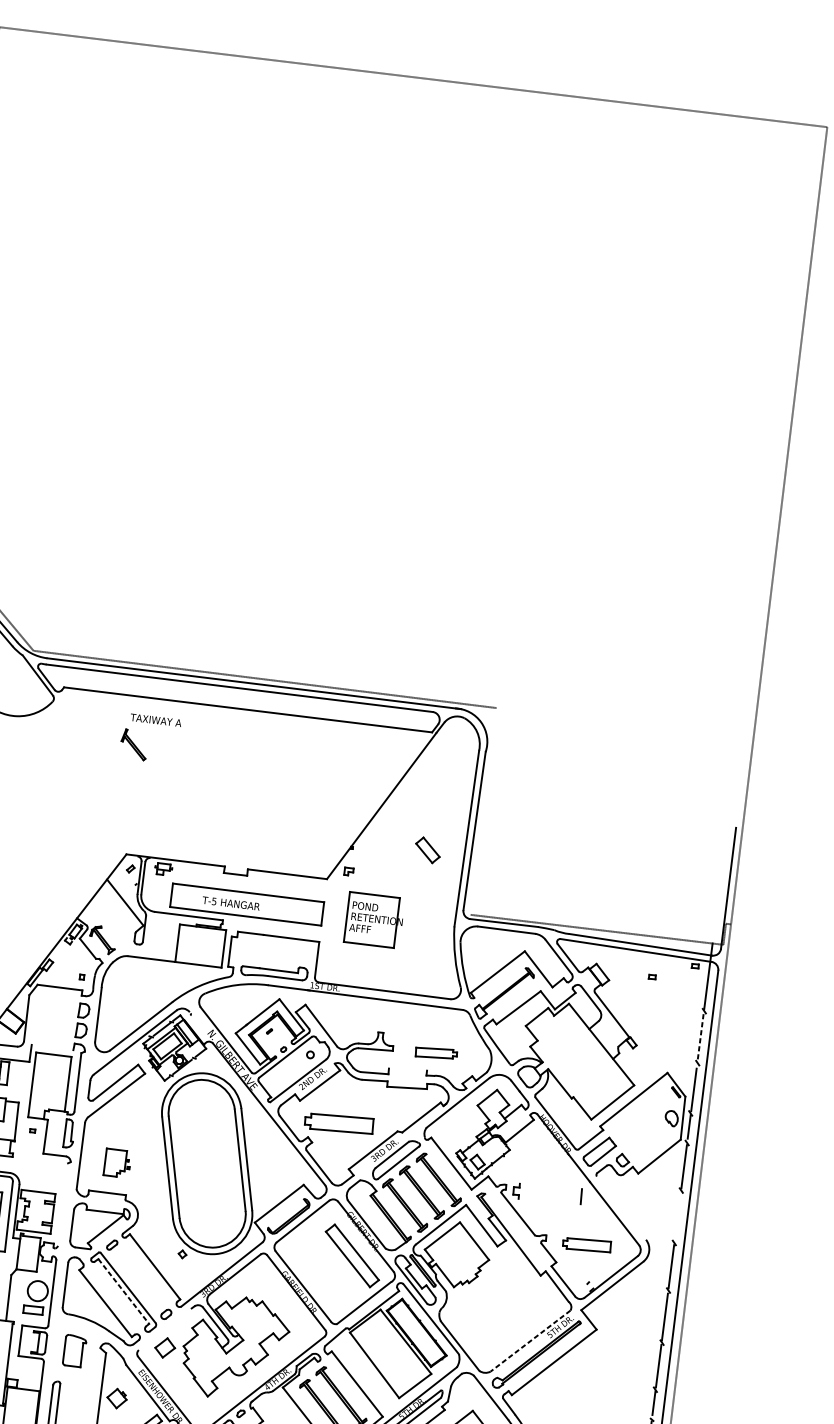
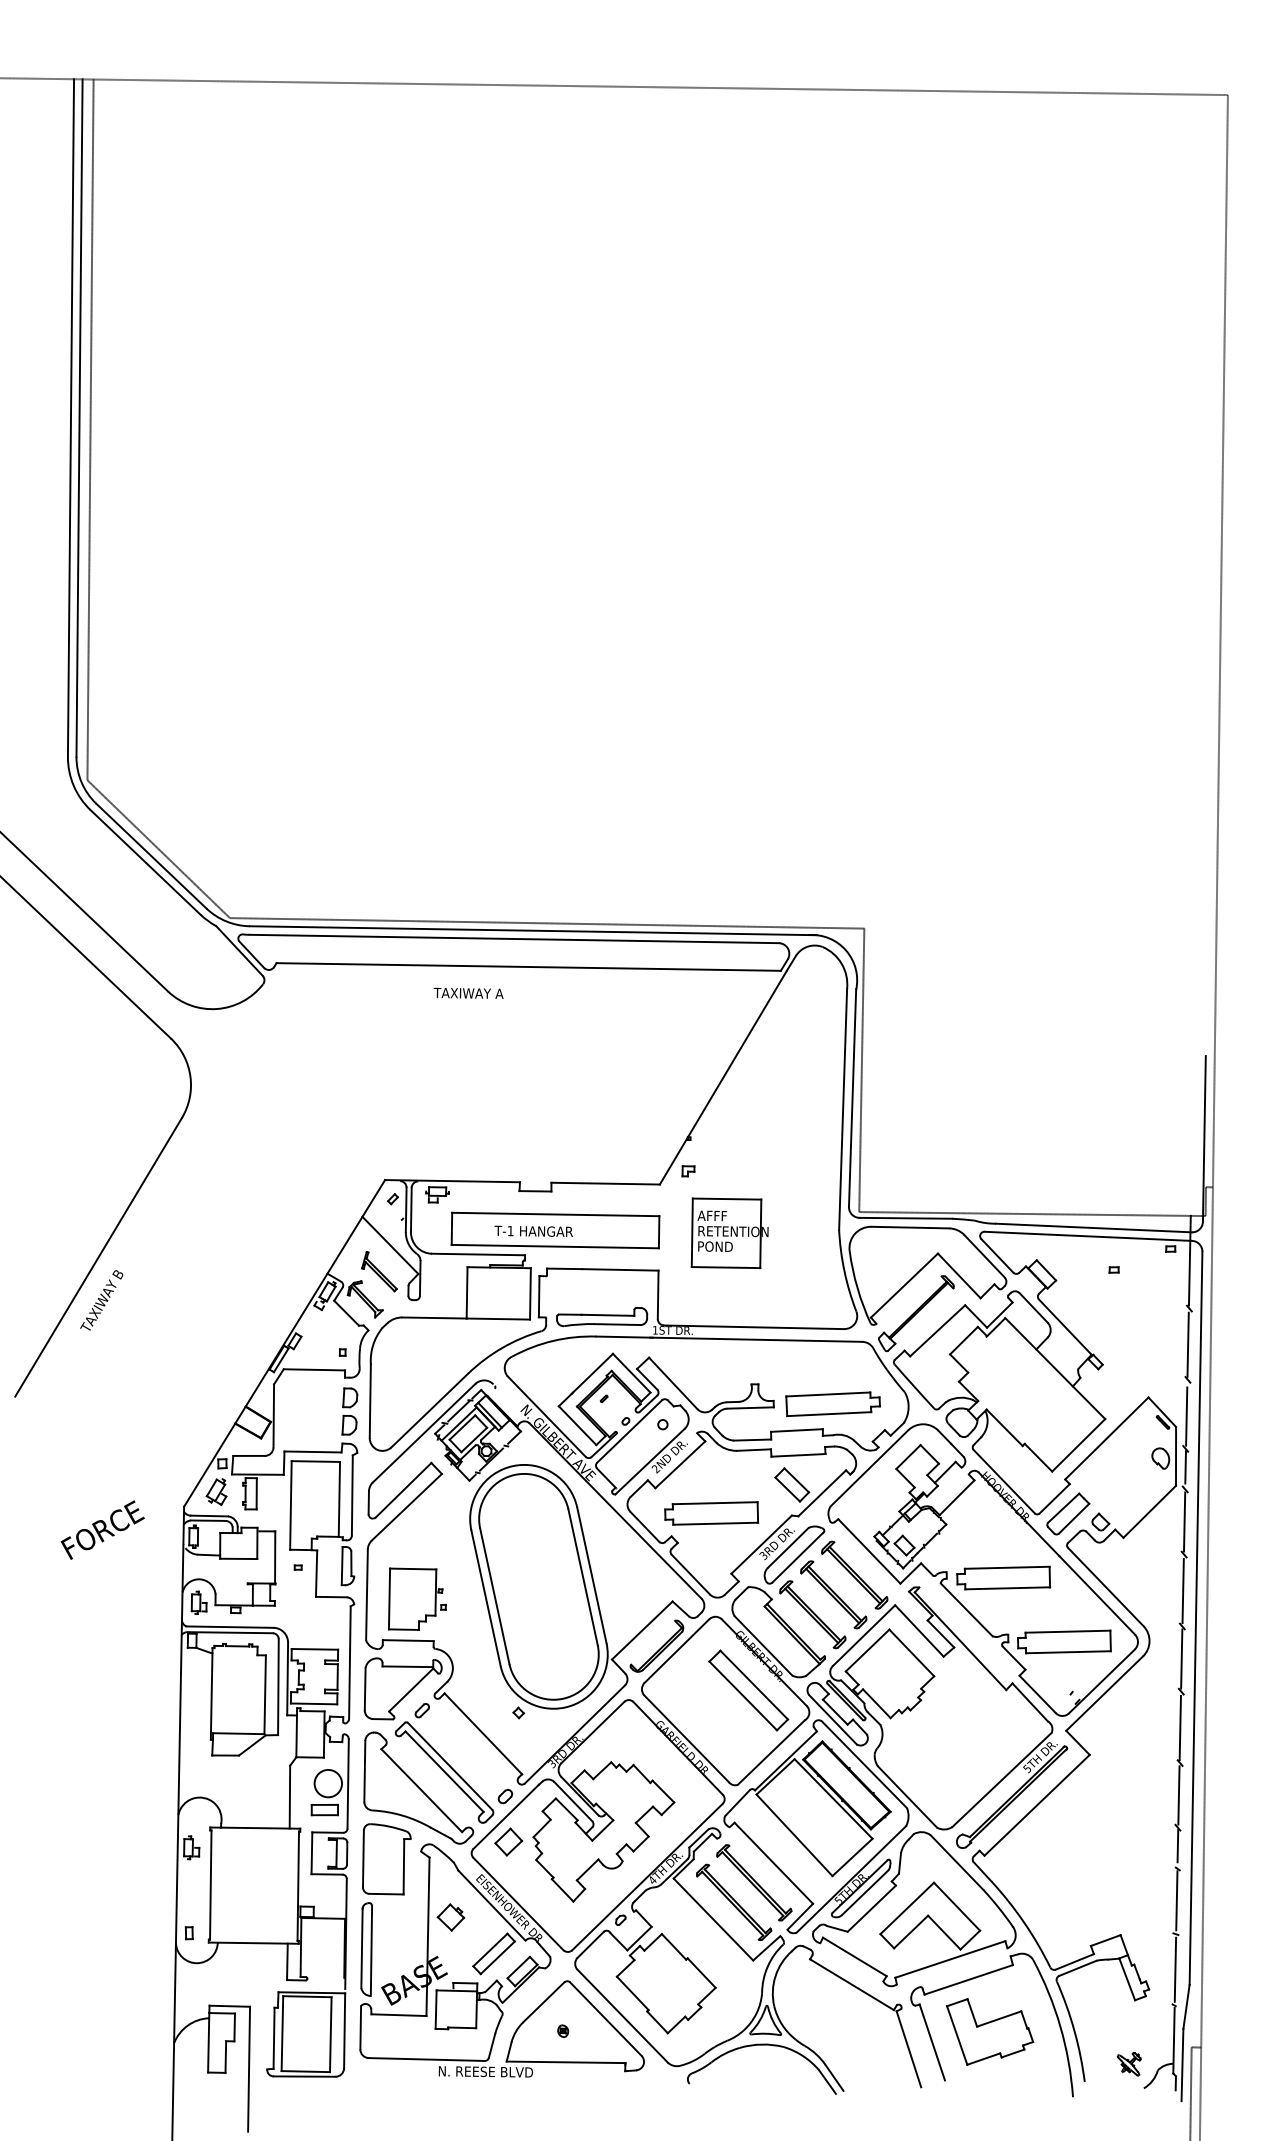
text: (155, 719) -> (468, 992), moved
part: (134, 744) -> (379, 1271), moved
line: (483, 811) -> (861, 1070), added
part: (428, 850) -> (792, 1484), moved
text: (214, 901) -> (510, 1231), T-5 -> T-1
text: (365, 906) -> (715, 1215), POND -> AFFF
text: (362, 928) -> (714, 1246), AFFF -> POND
line: (700, 1038) -> (1188, 1345), dashed -> solid
line: (52, 1047) -> (312, 1451), added
part: (435, 1053) -> (832, 1404), size x1.67
line: (407, 1069) -> (796, 1430), added
part: (117, 1162) -> (417, 1598), size x1.67
line: (550, 1186) -> (1006, 1567), added
line: (549, 1201) -> (1007, 1588), added
line: (62, 1204) -> (349, 1662), added
line: (621, 1207) -> (1105, 1586), added
line: (677, 1216) -> (1182, 1590), added
part: (587, 1244) -> (1064, 1641), size x1.43
line: (123, 1292) -> (444, 1772), dashed -> solid
line: (164, 1329) -> (505, 1816), added
line: (530, 1341) -> (1001, 1780), dashed -> solid
part: (74, 1351) -> (386, 1859), size x1.67

